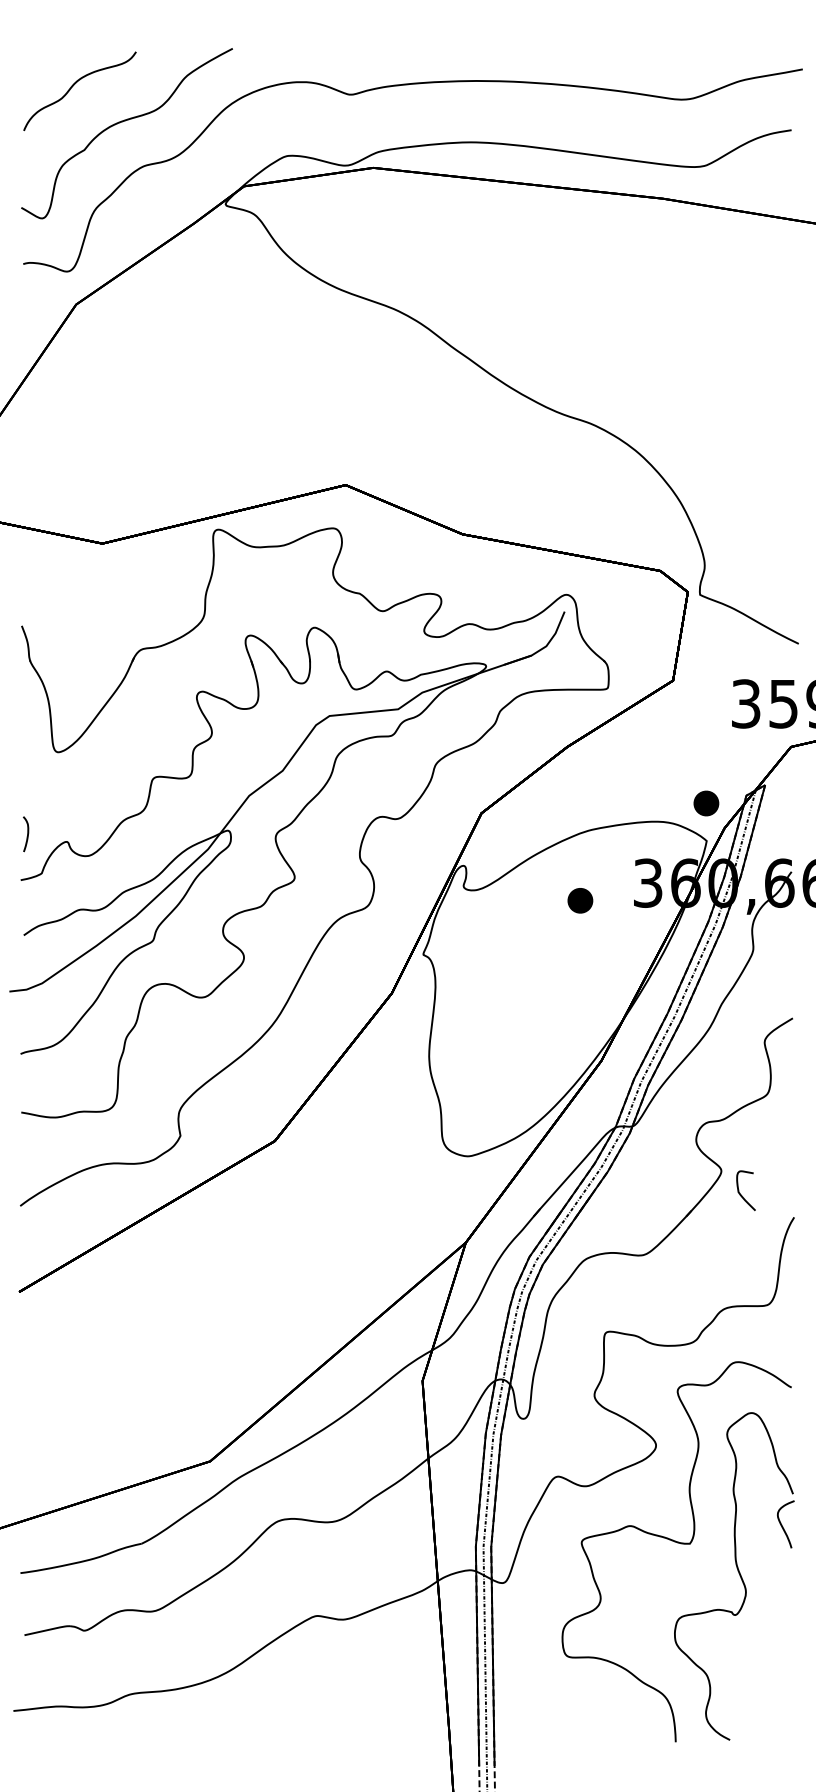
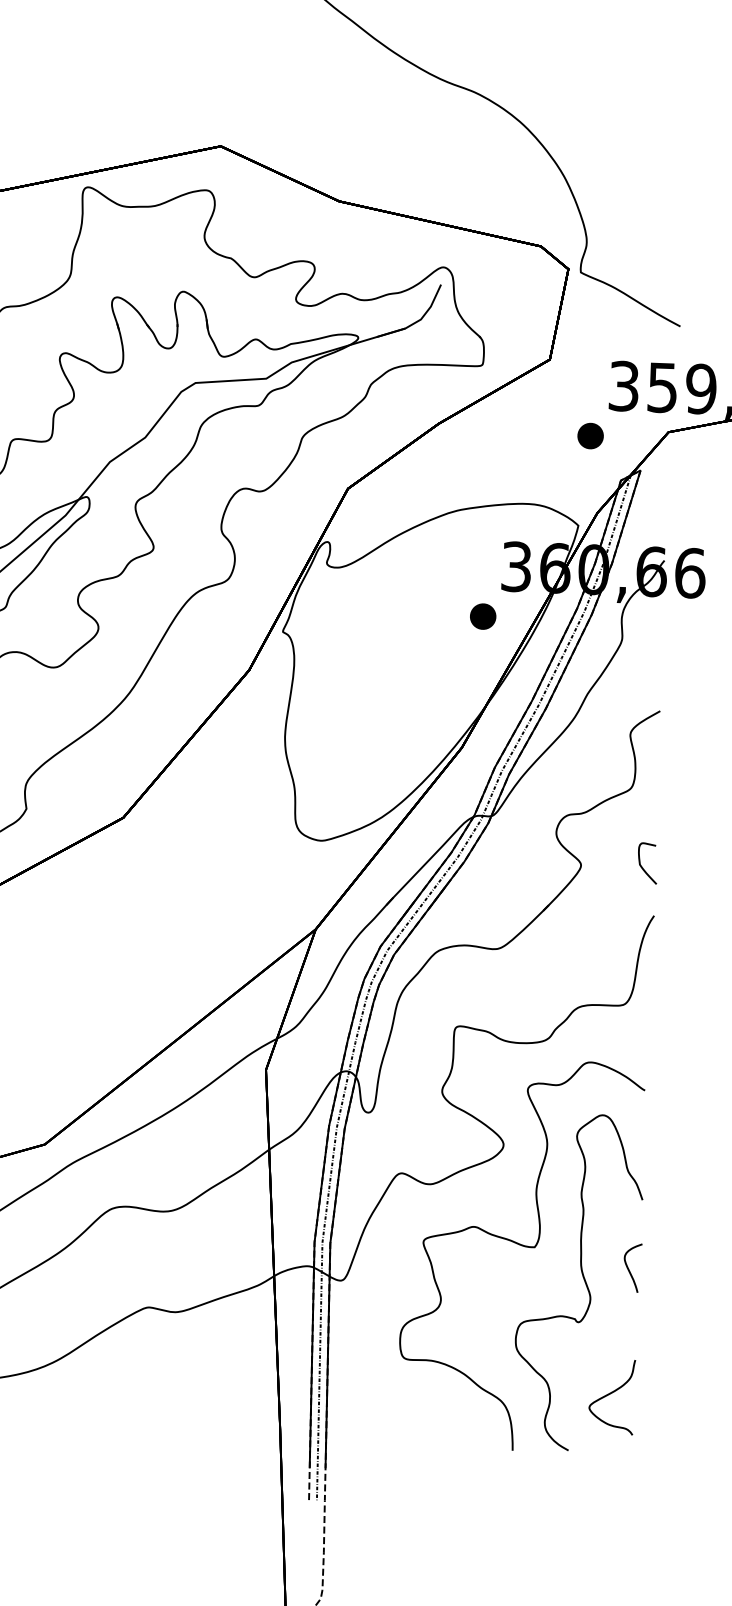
part: (706, 803) -> (590, 436), moved
part: (580, 900) -> (483, 616), moved
curve: (741, 1194) -> (642, 867), moved
curve: (783, 1526) -> (630, 1270), moved
curve: (768, 1684) -> (610, 1394), added

